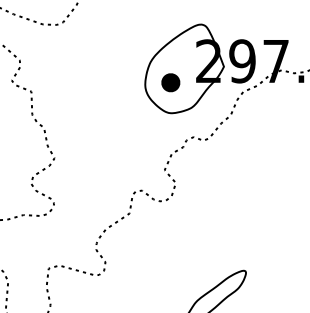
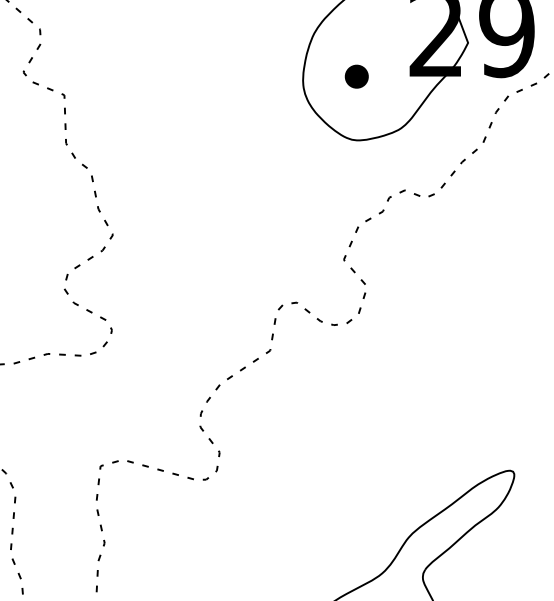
part: (170, 82) -> (355, 75), size x0.6

